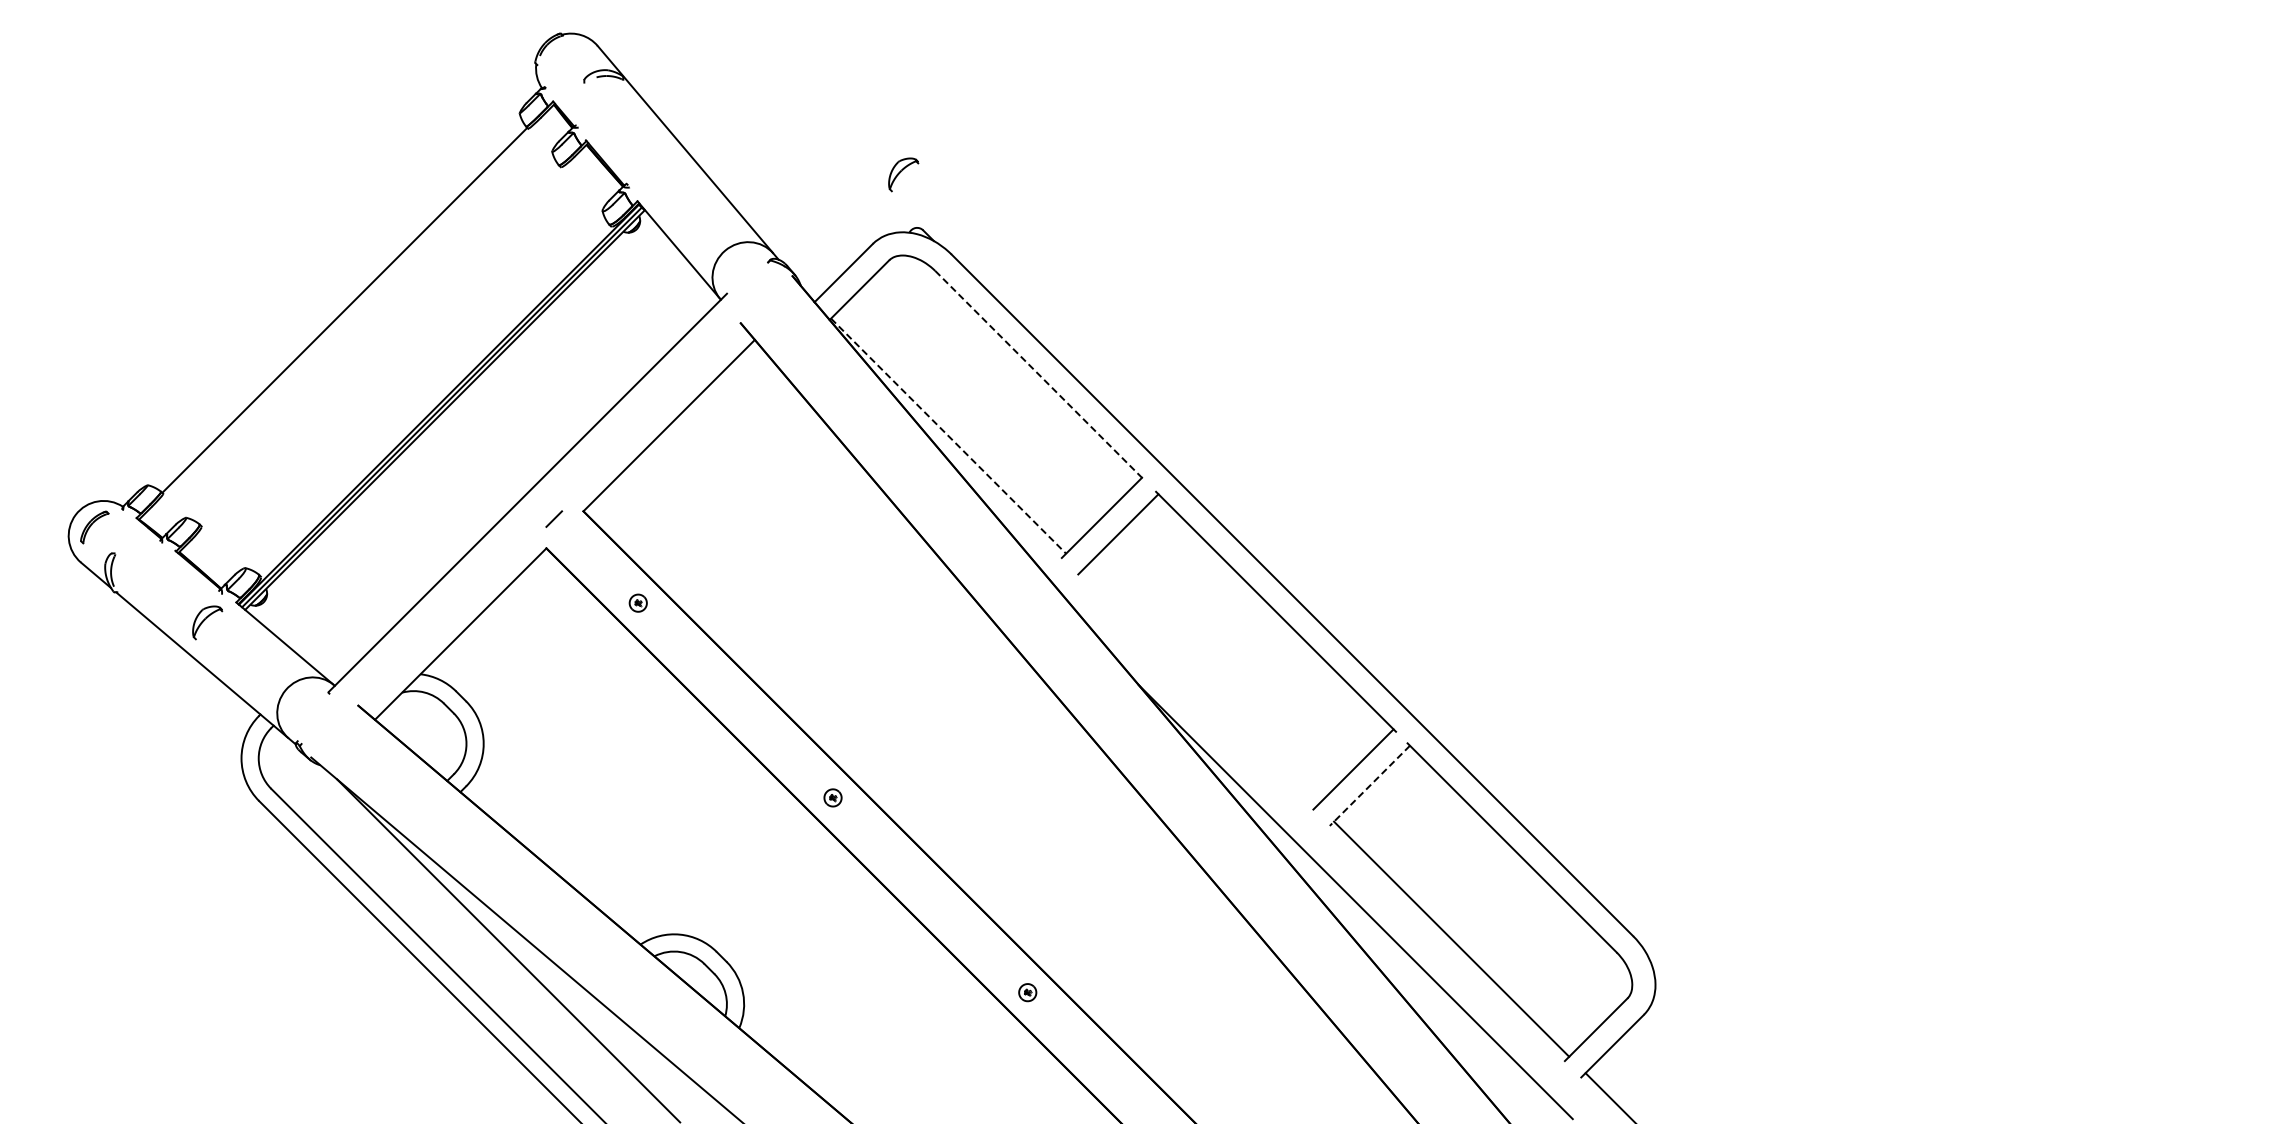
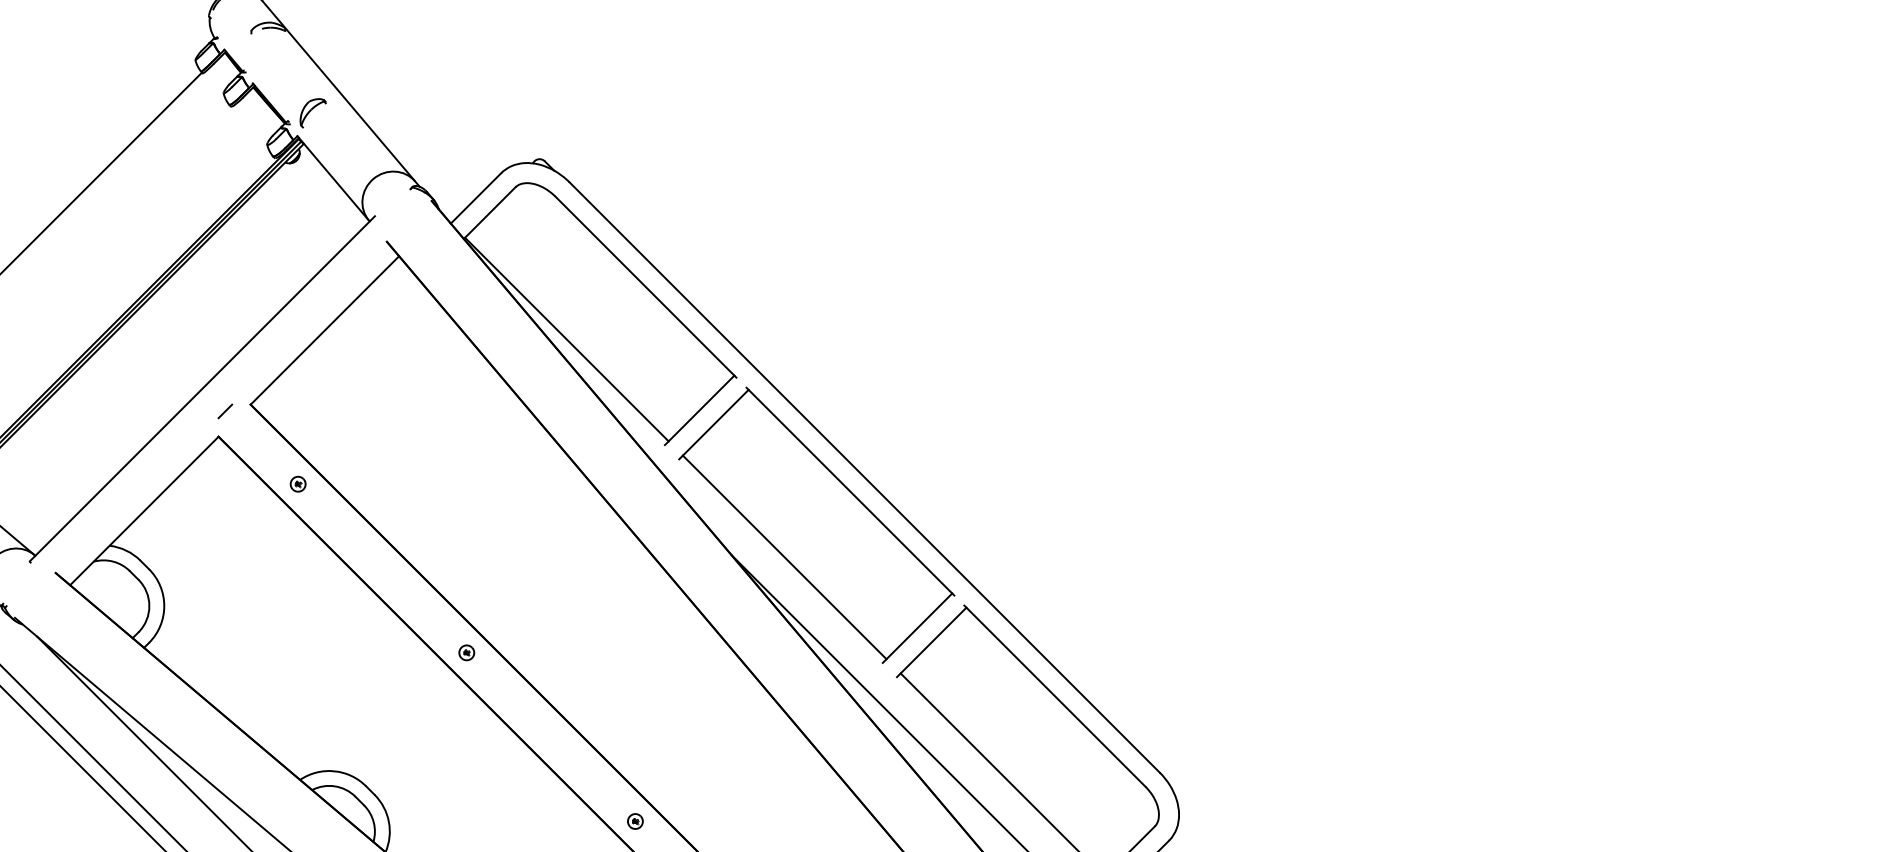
part: (903, 174) -> (313, 112), moved
line: (1039, 375) -> (645, 287), dashed -> solid
line: (948, 436) -> (566, 339), dashed -> solid
line: (1199, 687) -> (784, 557), added
line: (1369, 785) -> (931, 642), dashed -> solid

